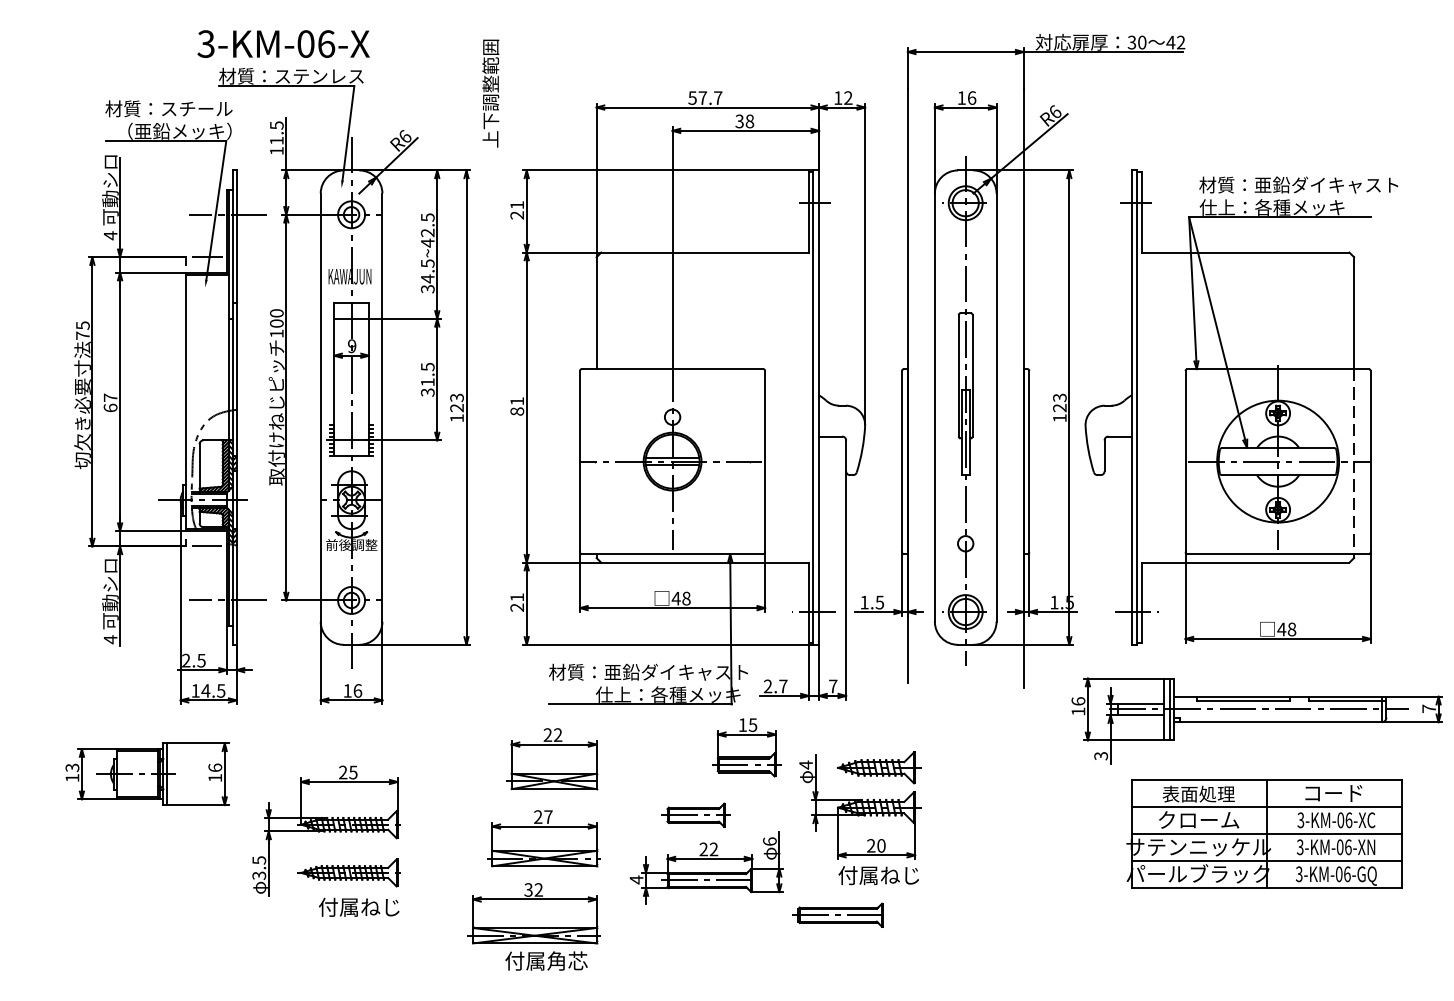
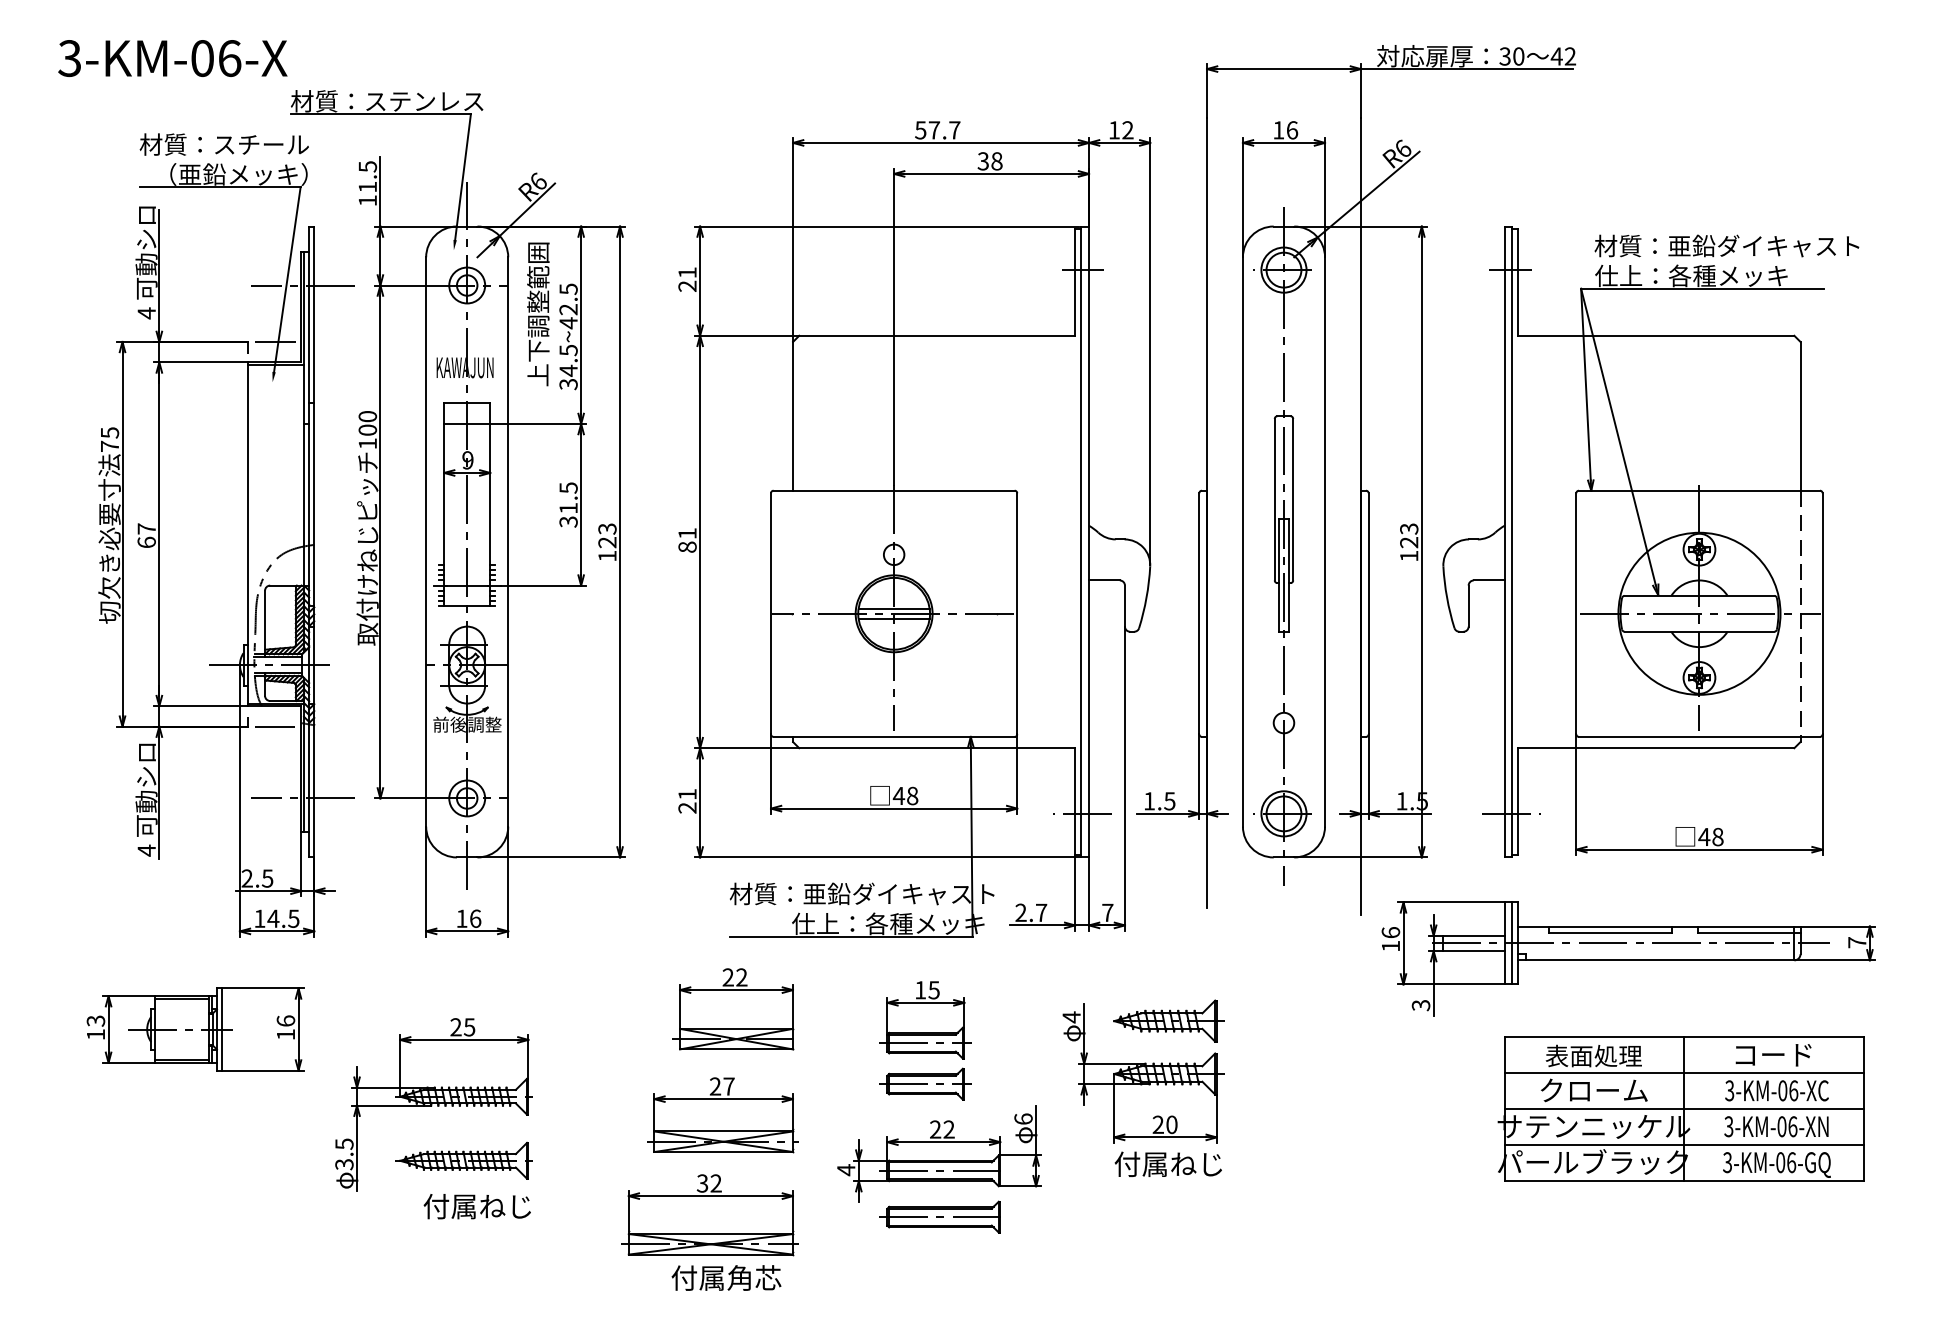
text: (283, 44) -> (172, 58), moved
text: (490, 93) -> (538, 314), moved
part: (1257, 720) -> (1628, 958), moved
part: (746, 747) -> (925, 1020), moved
part: (837, 914) -> (939, 1216), moved

